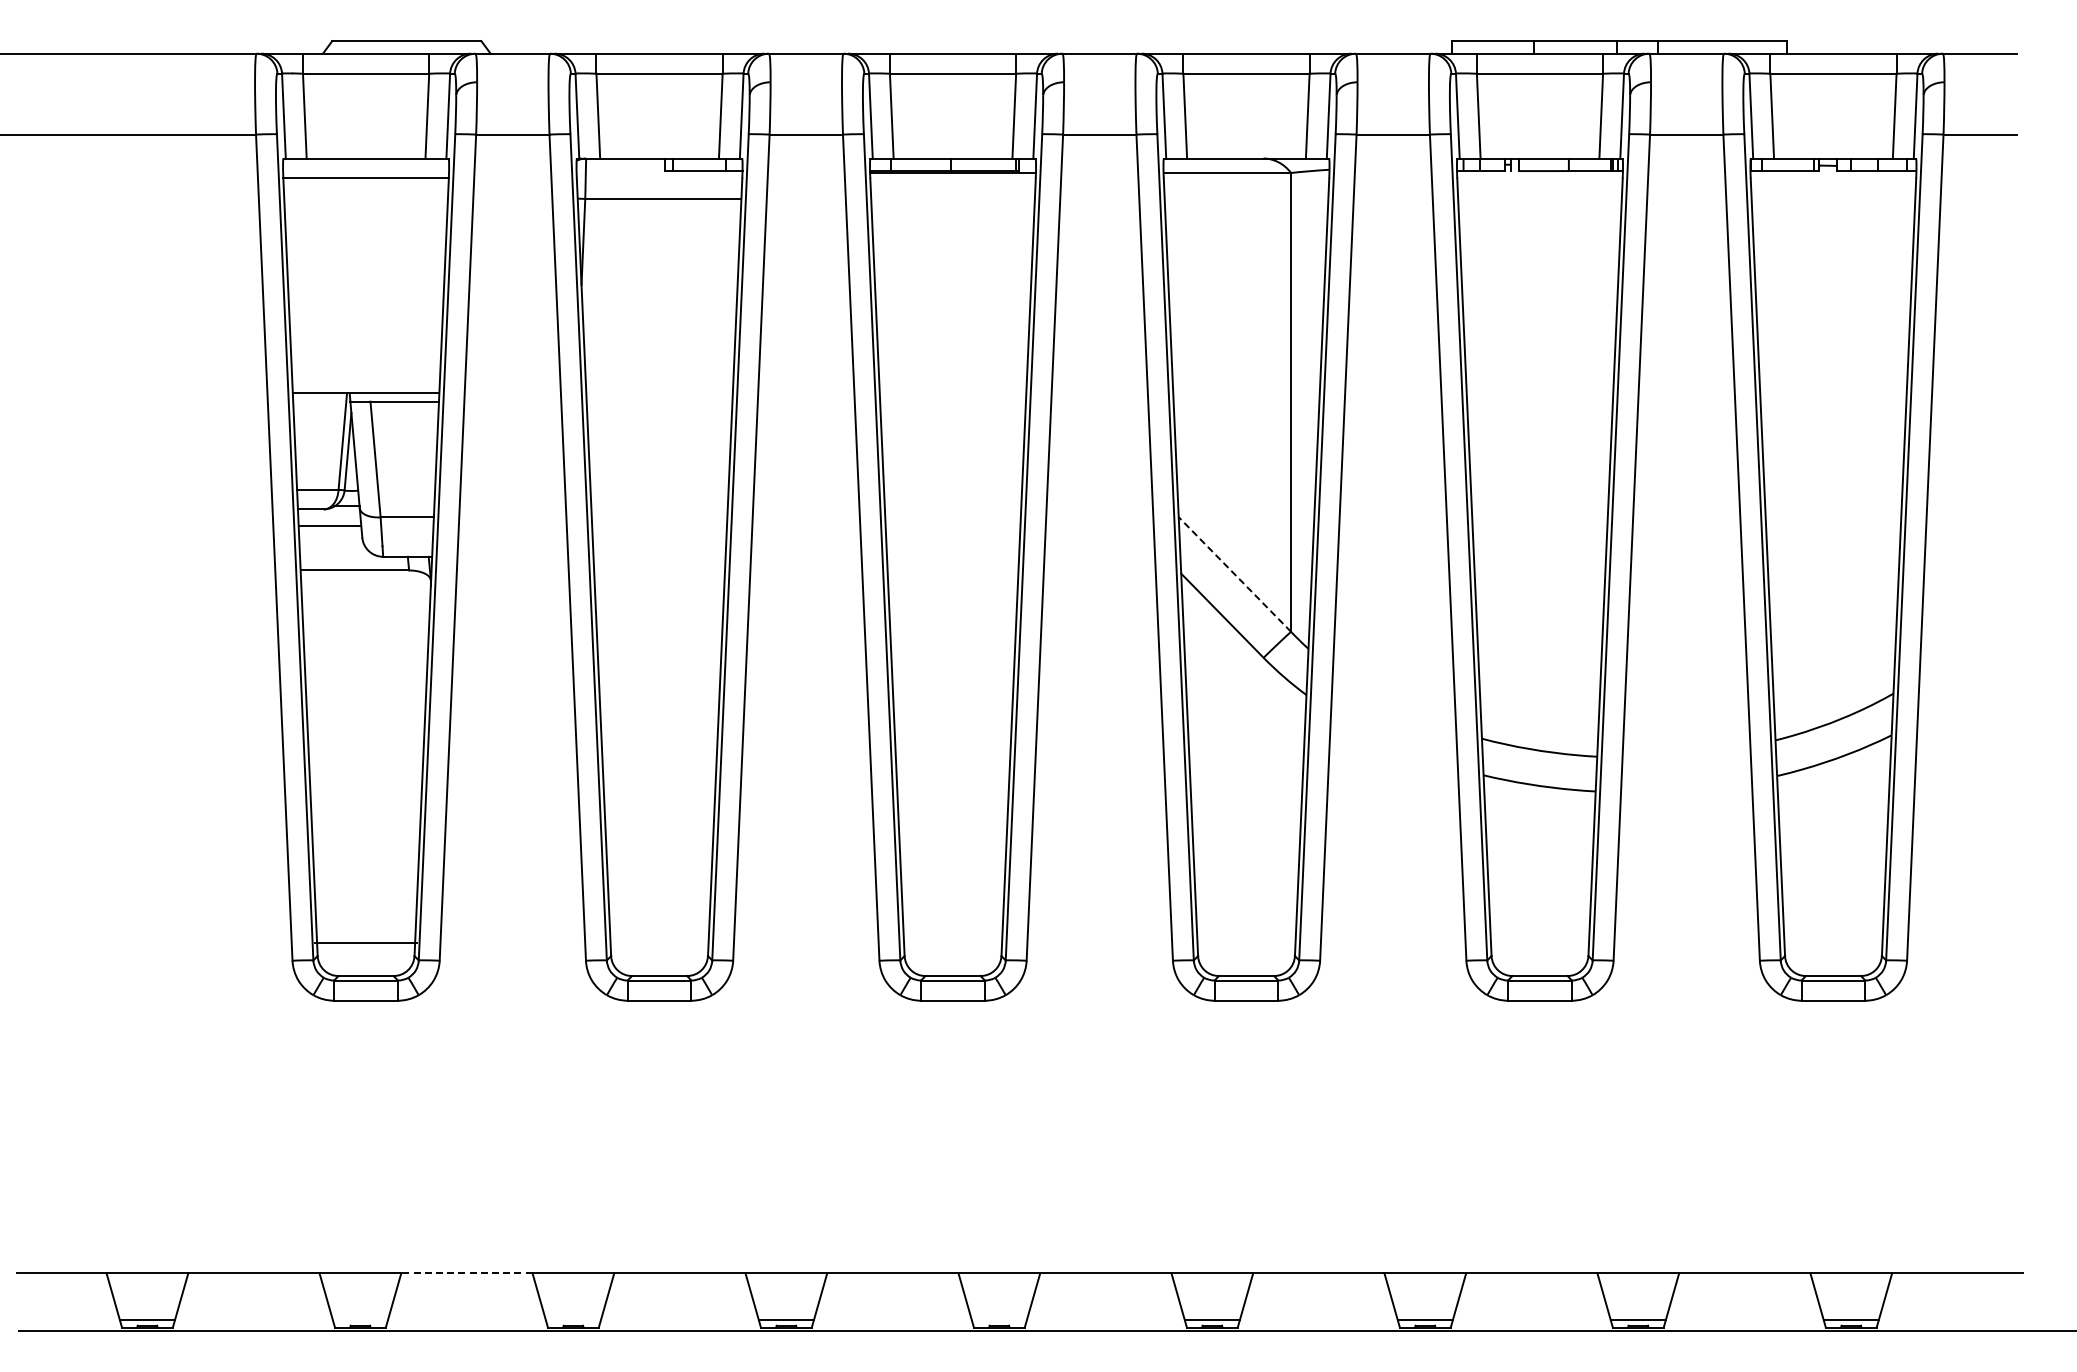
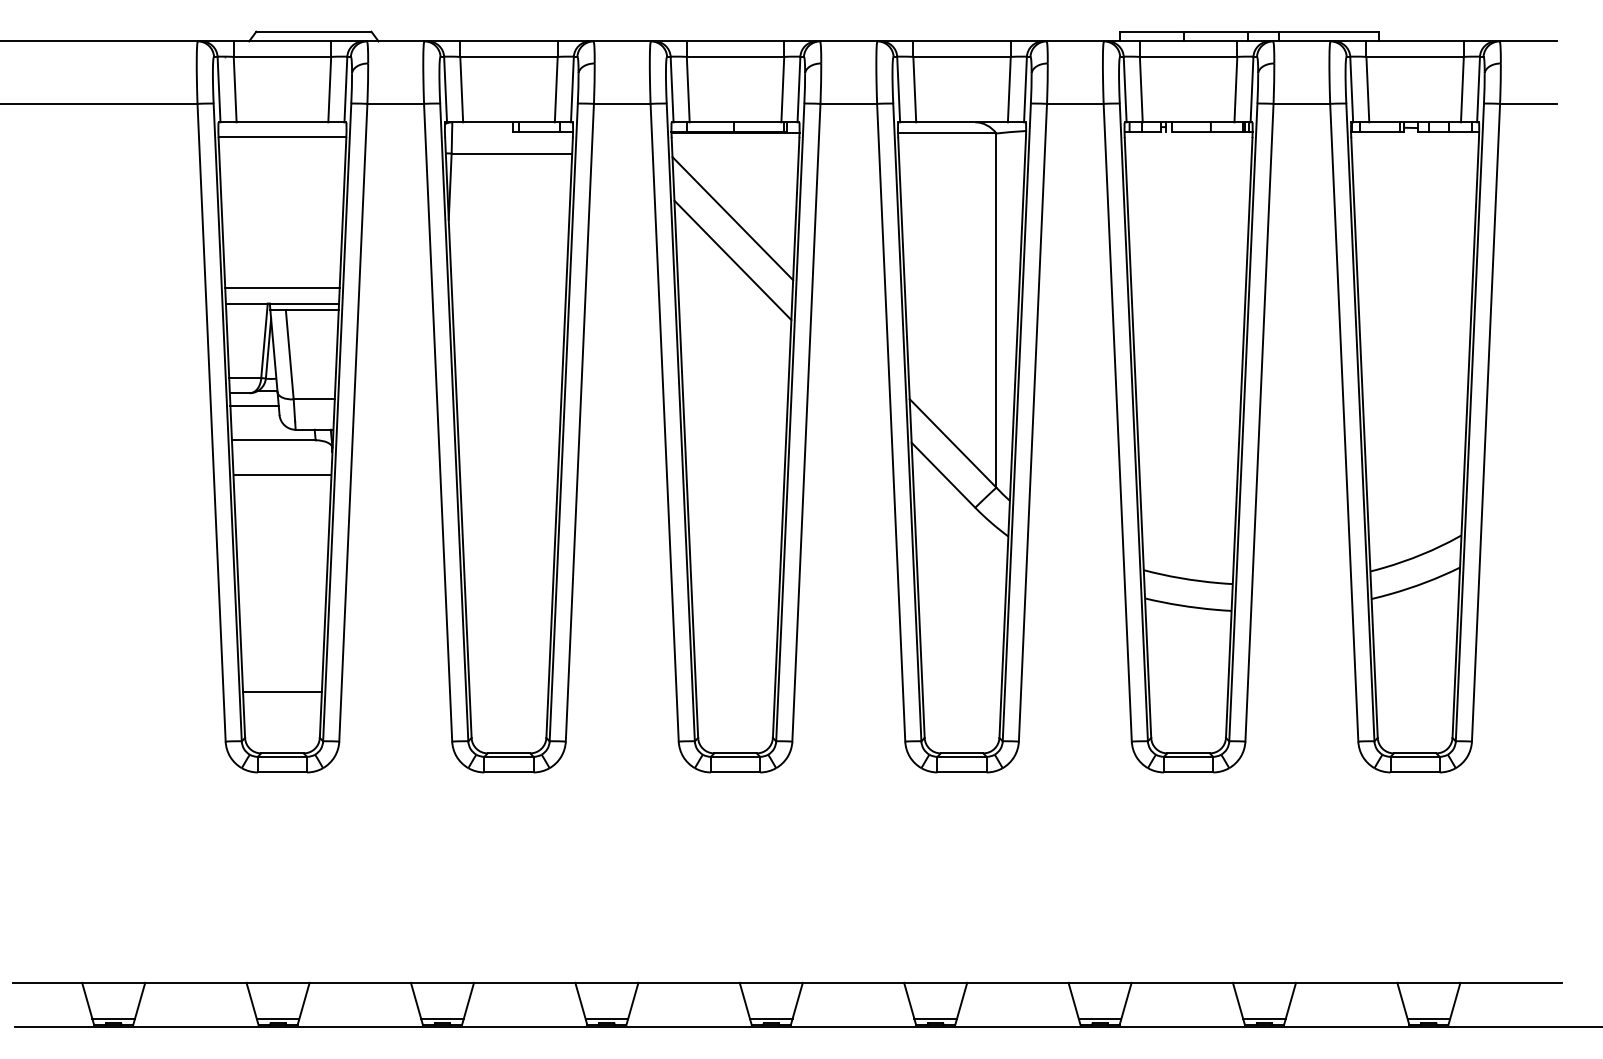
line: (949, 282) -> (732, 218), added
line: (949, 337) -> (732, 260), added
line: (365, 373) -> (282, 288), added
line: (1234, 574) -> (952, 443), dashed -> solid
line: (365, 615) -> (282, 475), added
line: (366, 943) -> (282, 691), moved
line: (466, 1273) -> (359, 982), dashed -> solid
line: (359, 1320) -> (277, 1019), added
line: (572, 1320) -> (441, 1019), added
line: (998, 1320) -> (770, 1019), added

